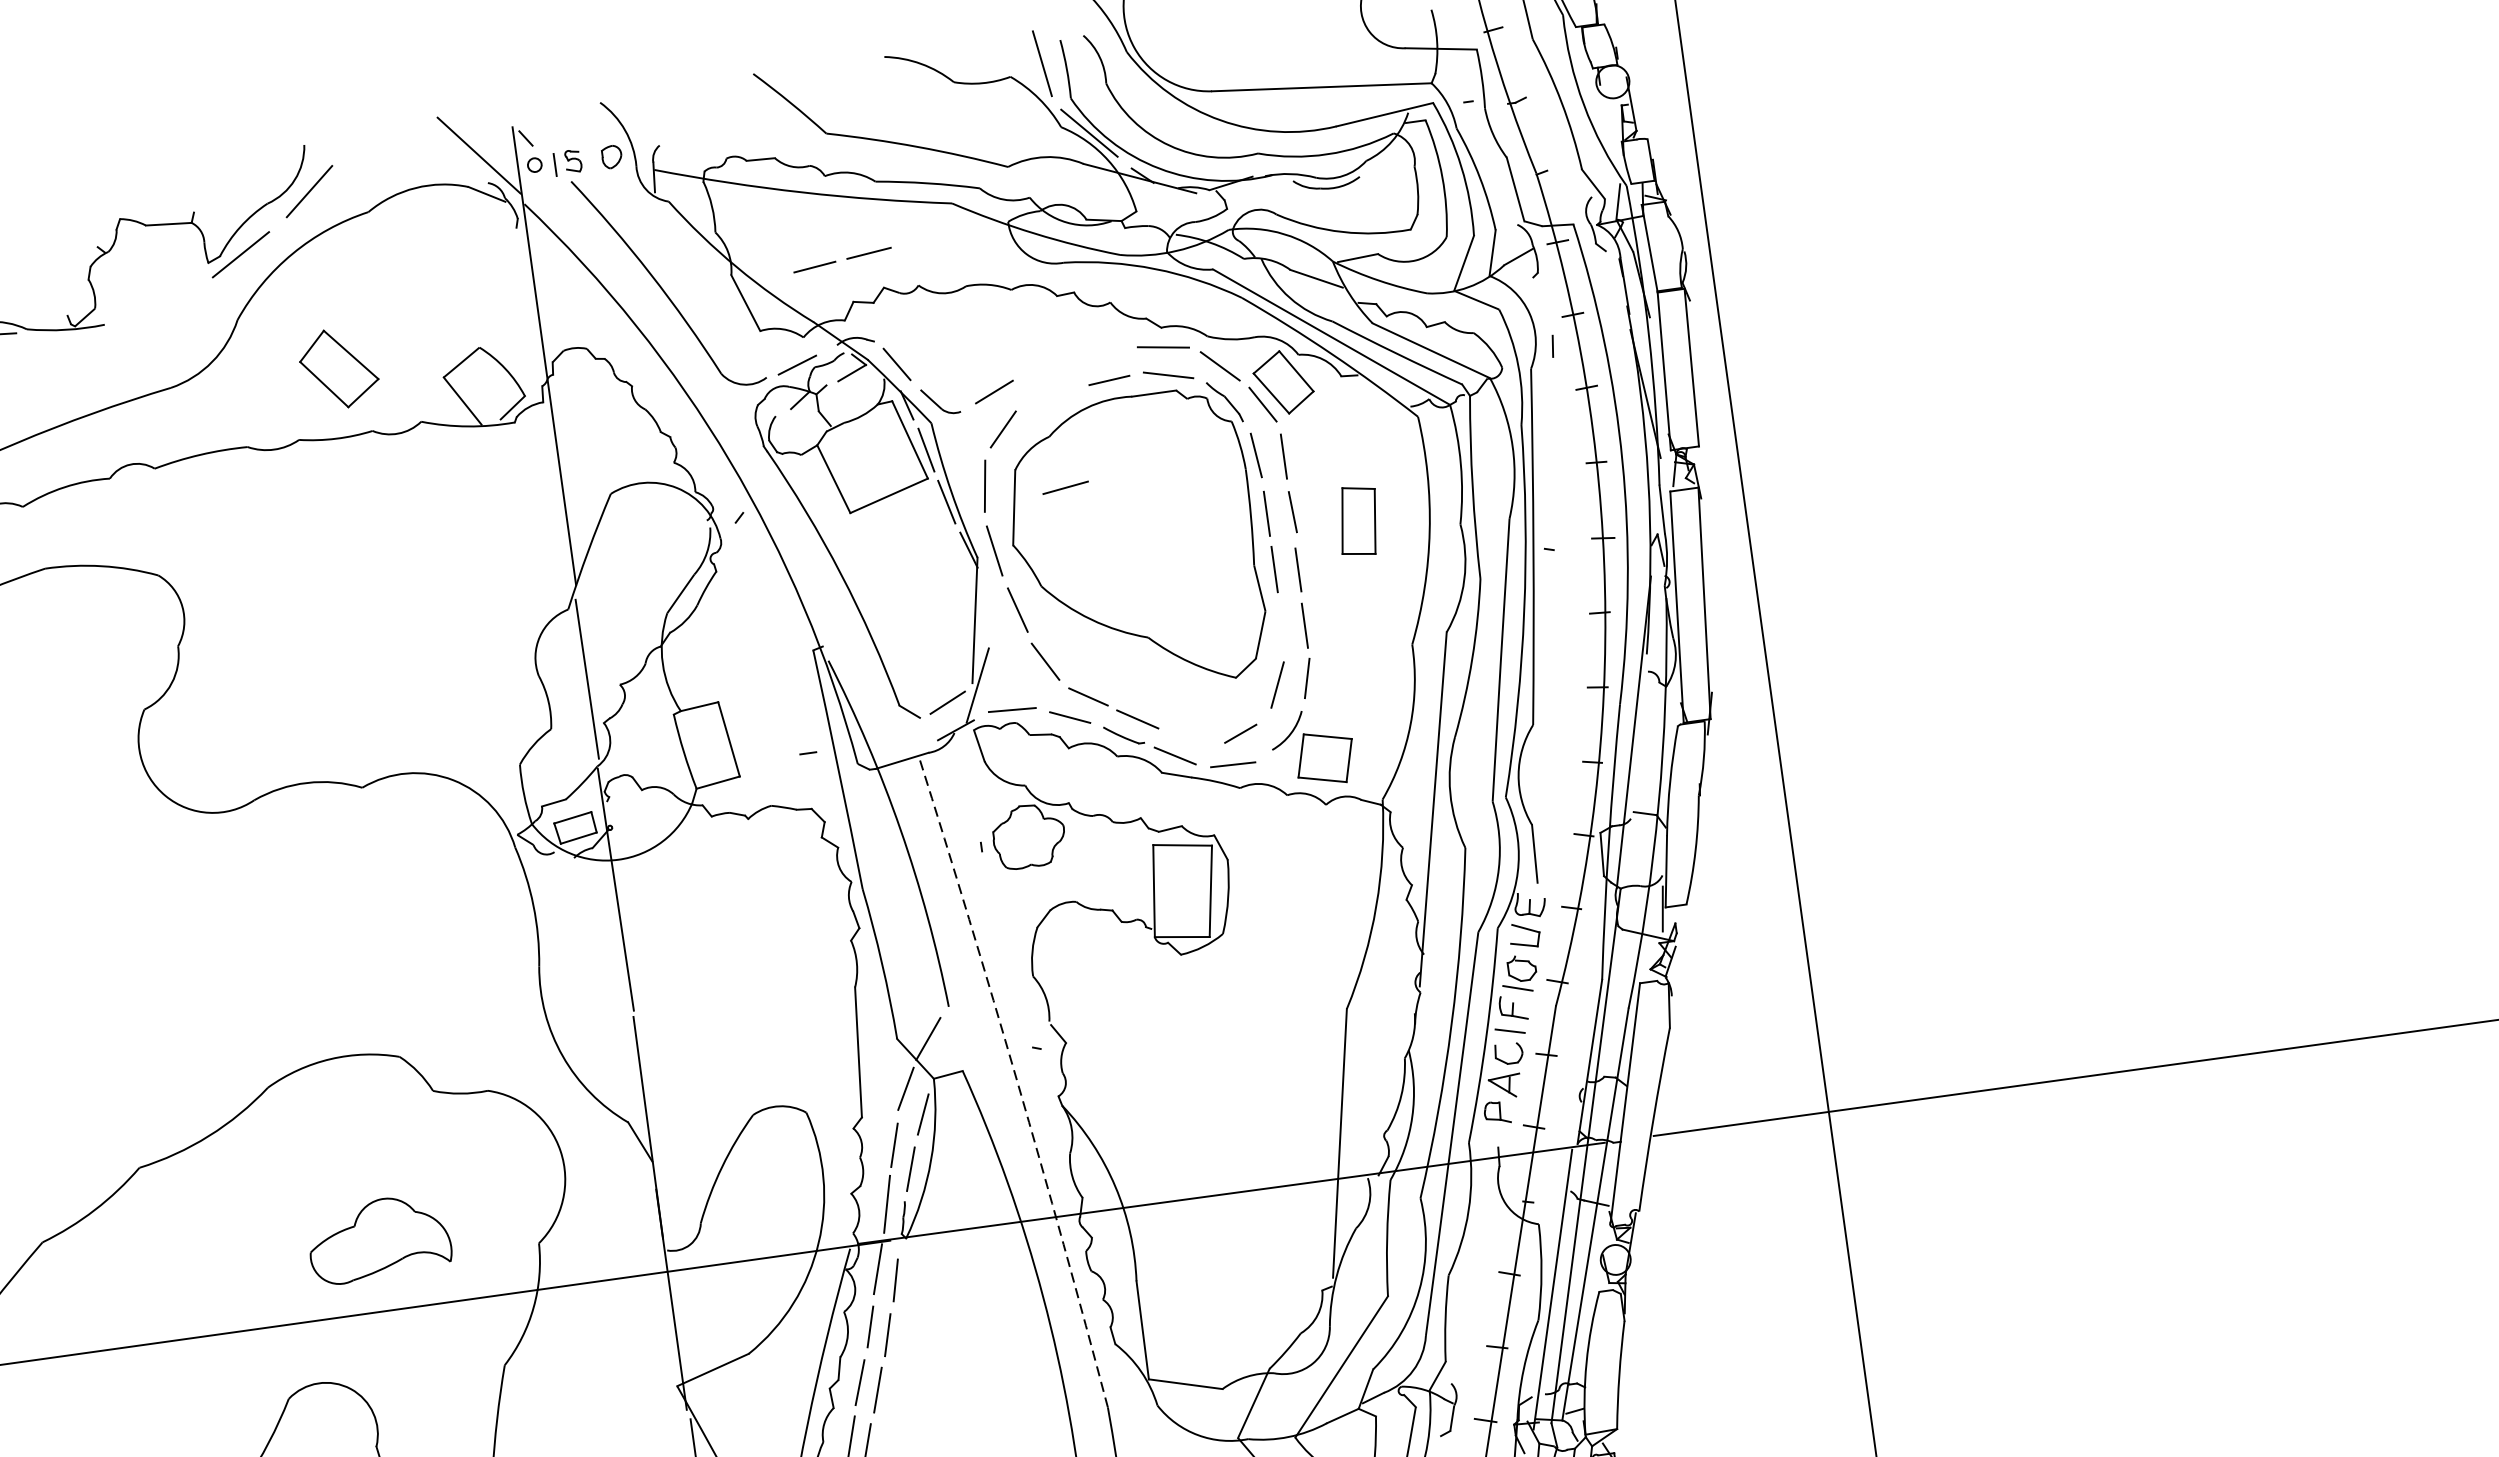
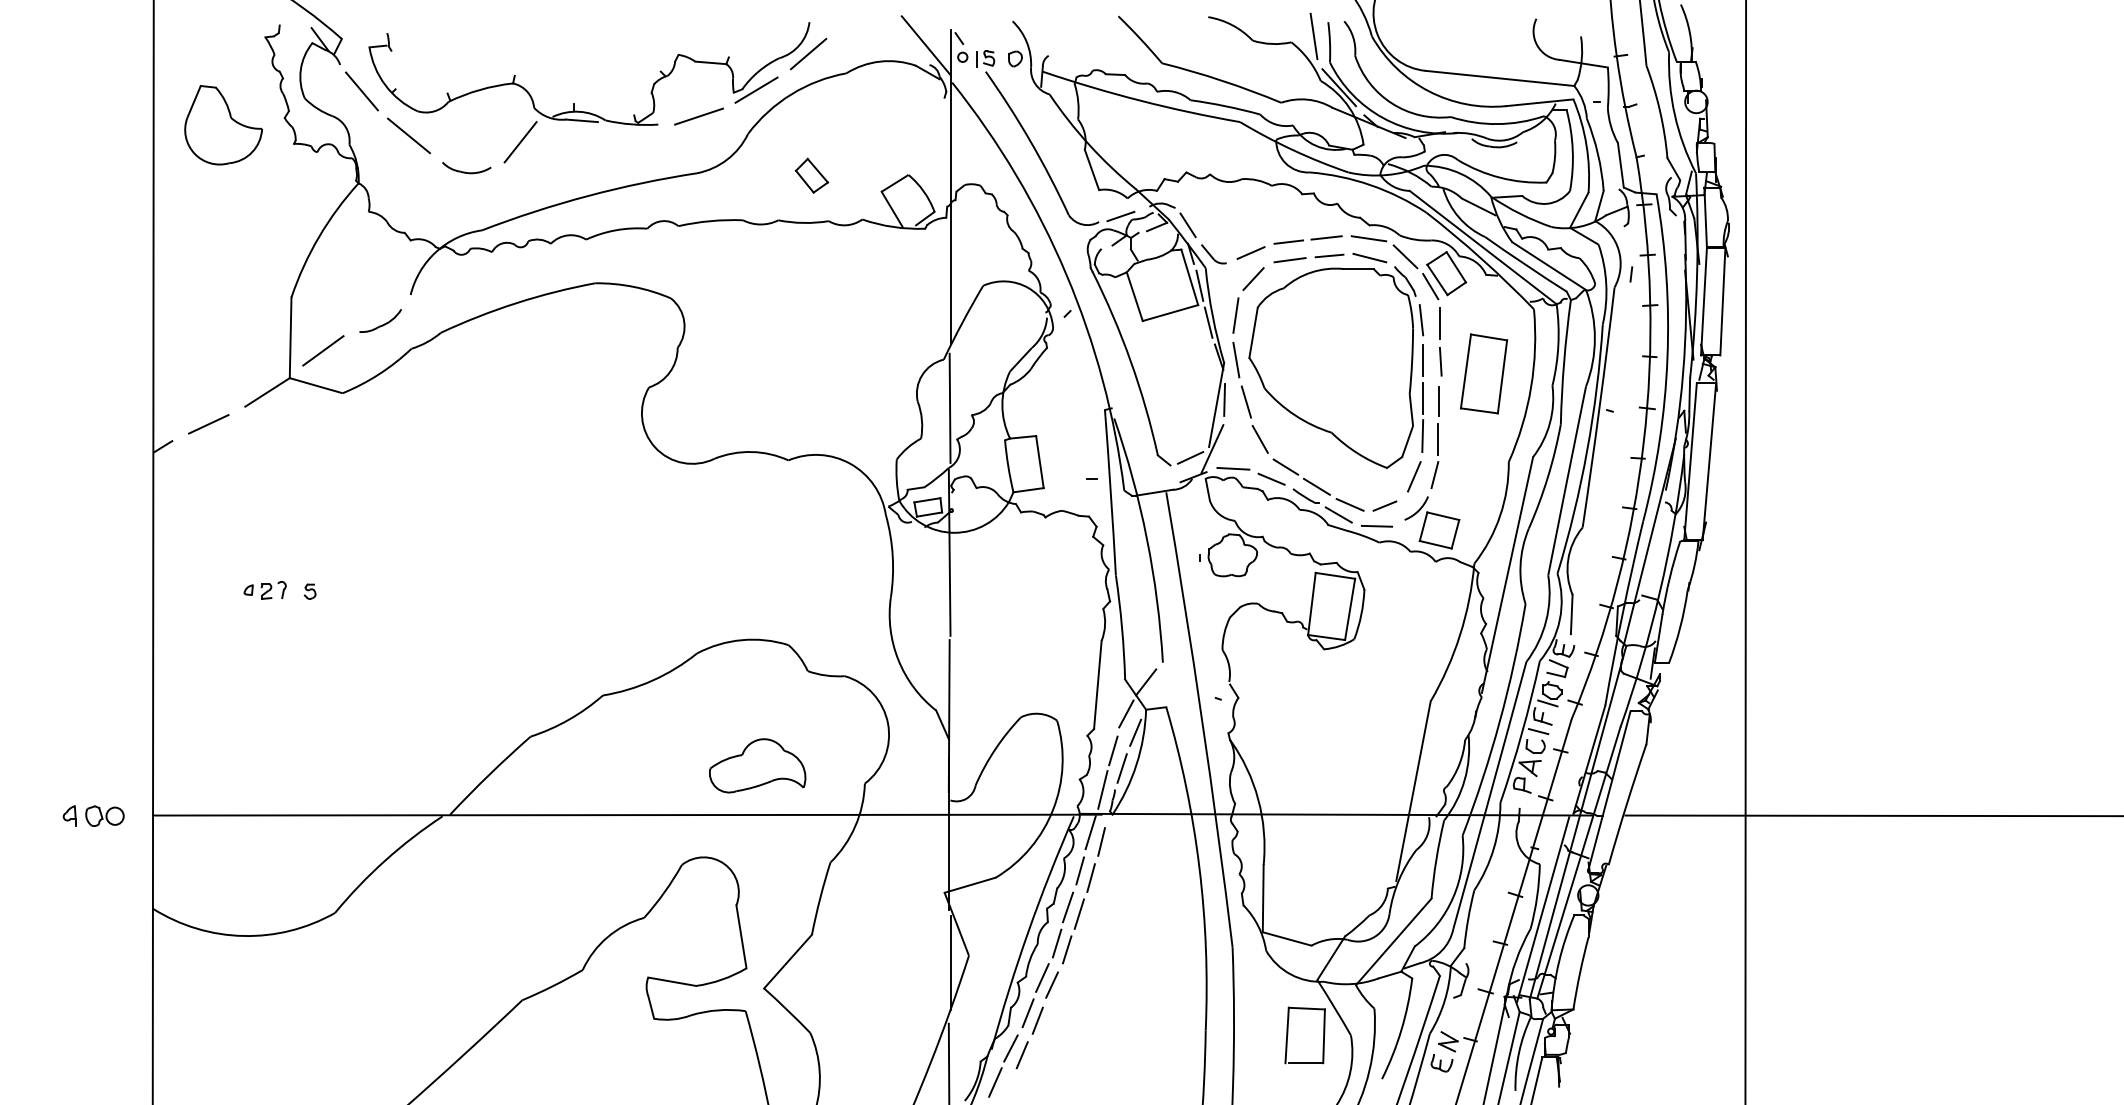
line: (845, 258) -> (1310, 239), moved
line: (161, 304) -> (698, 116), added
part: (338, 367) -> (811, 175), size x0.62
line: (1064, 488) -> (1289, 260), moved
part: (1358, 520) -> (1484, 373), size x1.67
line: (985, 610) -> (1224, 399), added
line: (1281, 624) -> (1422, 436), added
line: (1188, 738) -> (1349, 504), added
arc: (1017, 1081) -> (1202, 719), dashed -> solid

